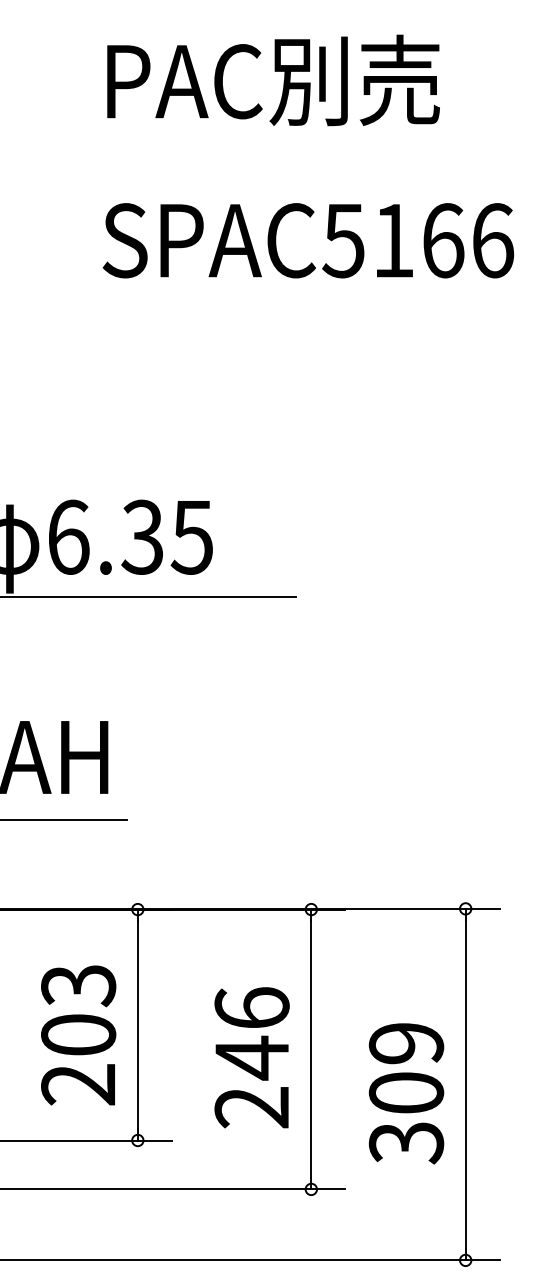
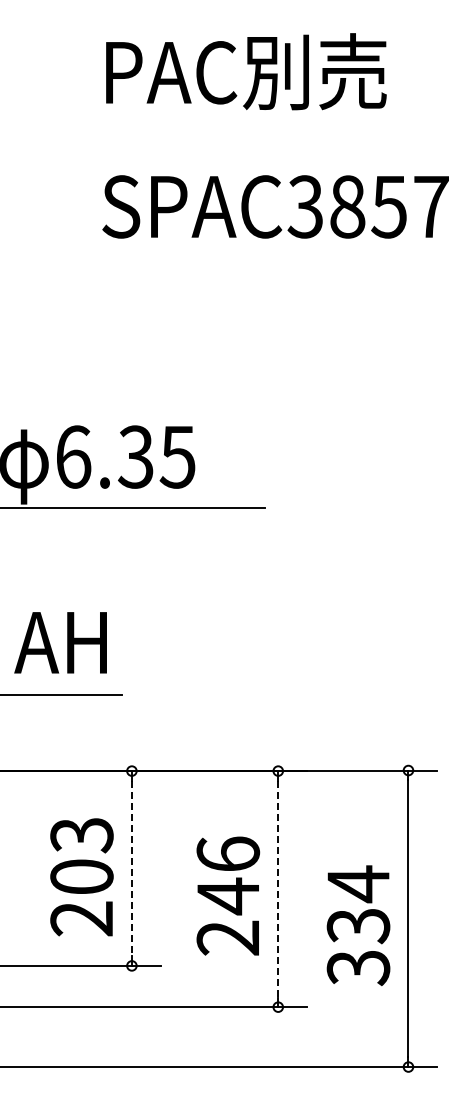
text: (418, 240) -> (368, 206), SPAC5166 -> SPAC3857
line: (137, 1025) -> (131, 868), solid -> dashed
line: (311, 1049) -> (278, 889), solid -> dashed
text: (406, 1067) -> (358, 904), 309 -> 334

